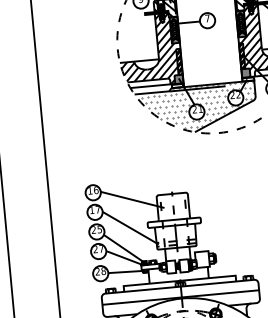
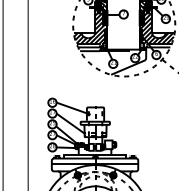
hatch: (198, 107) -> (114, 61), removed

